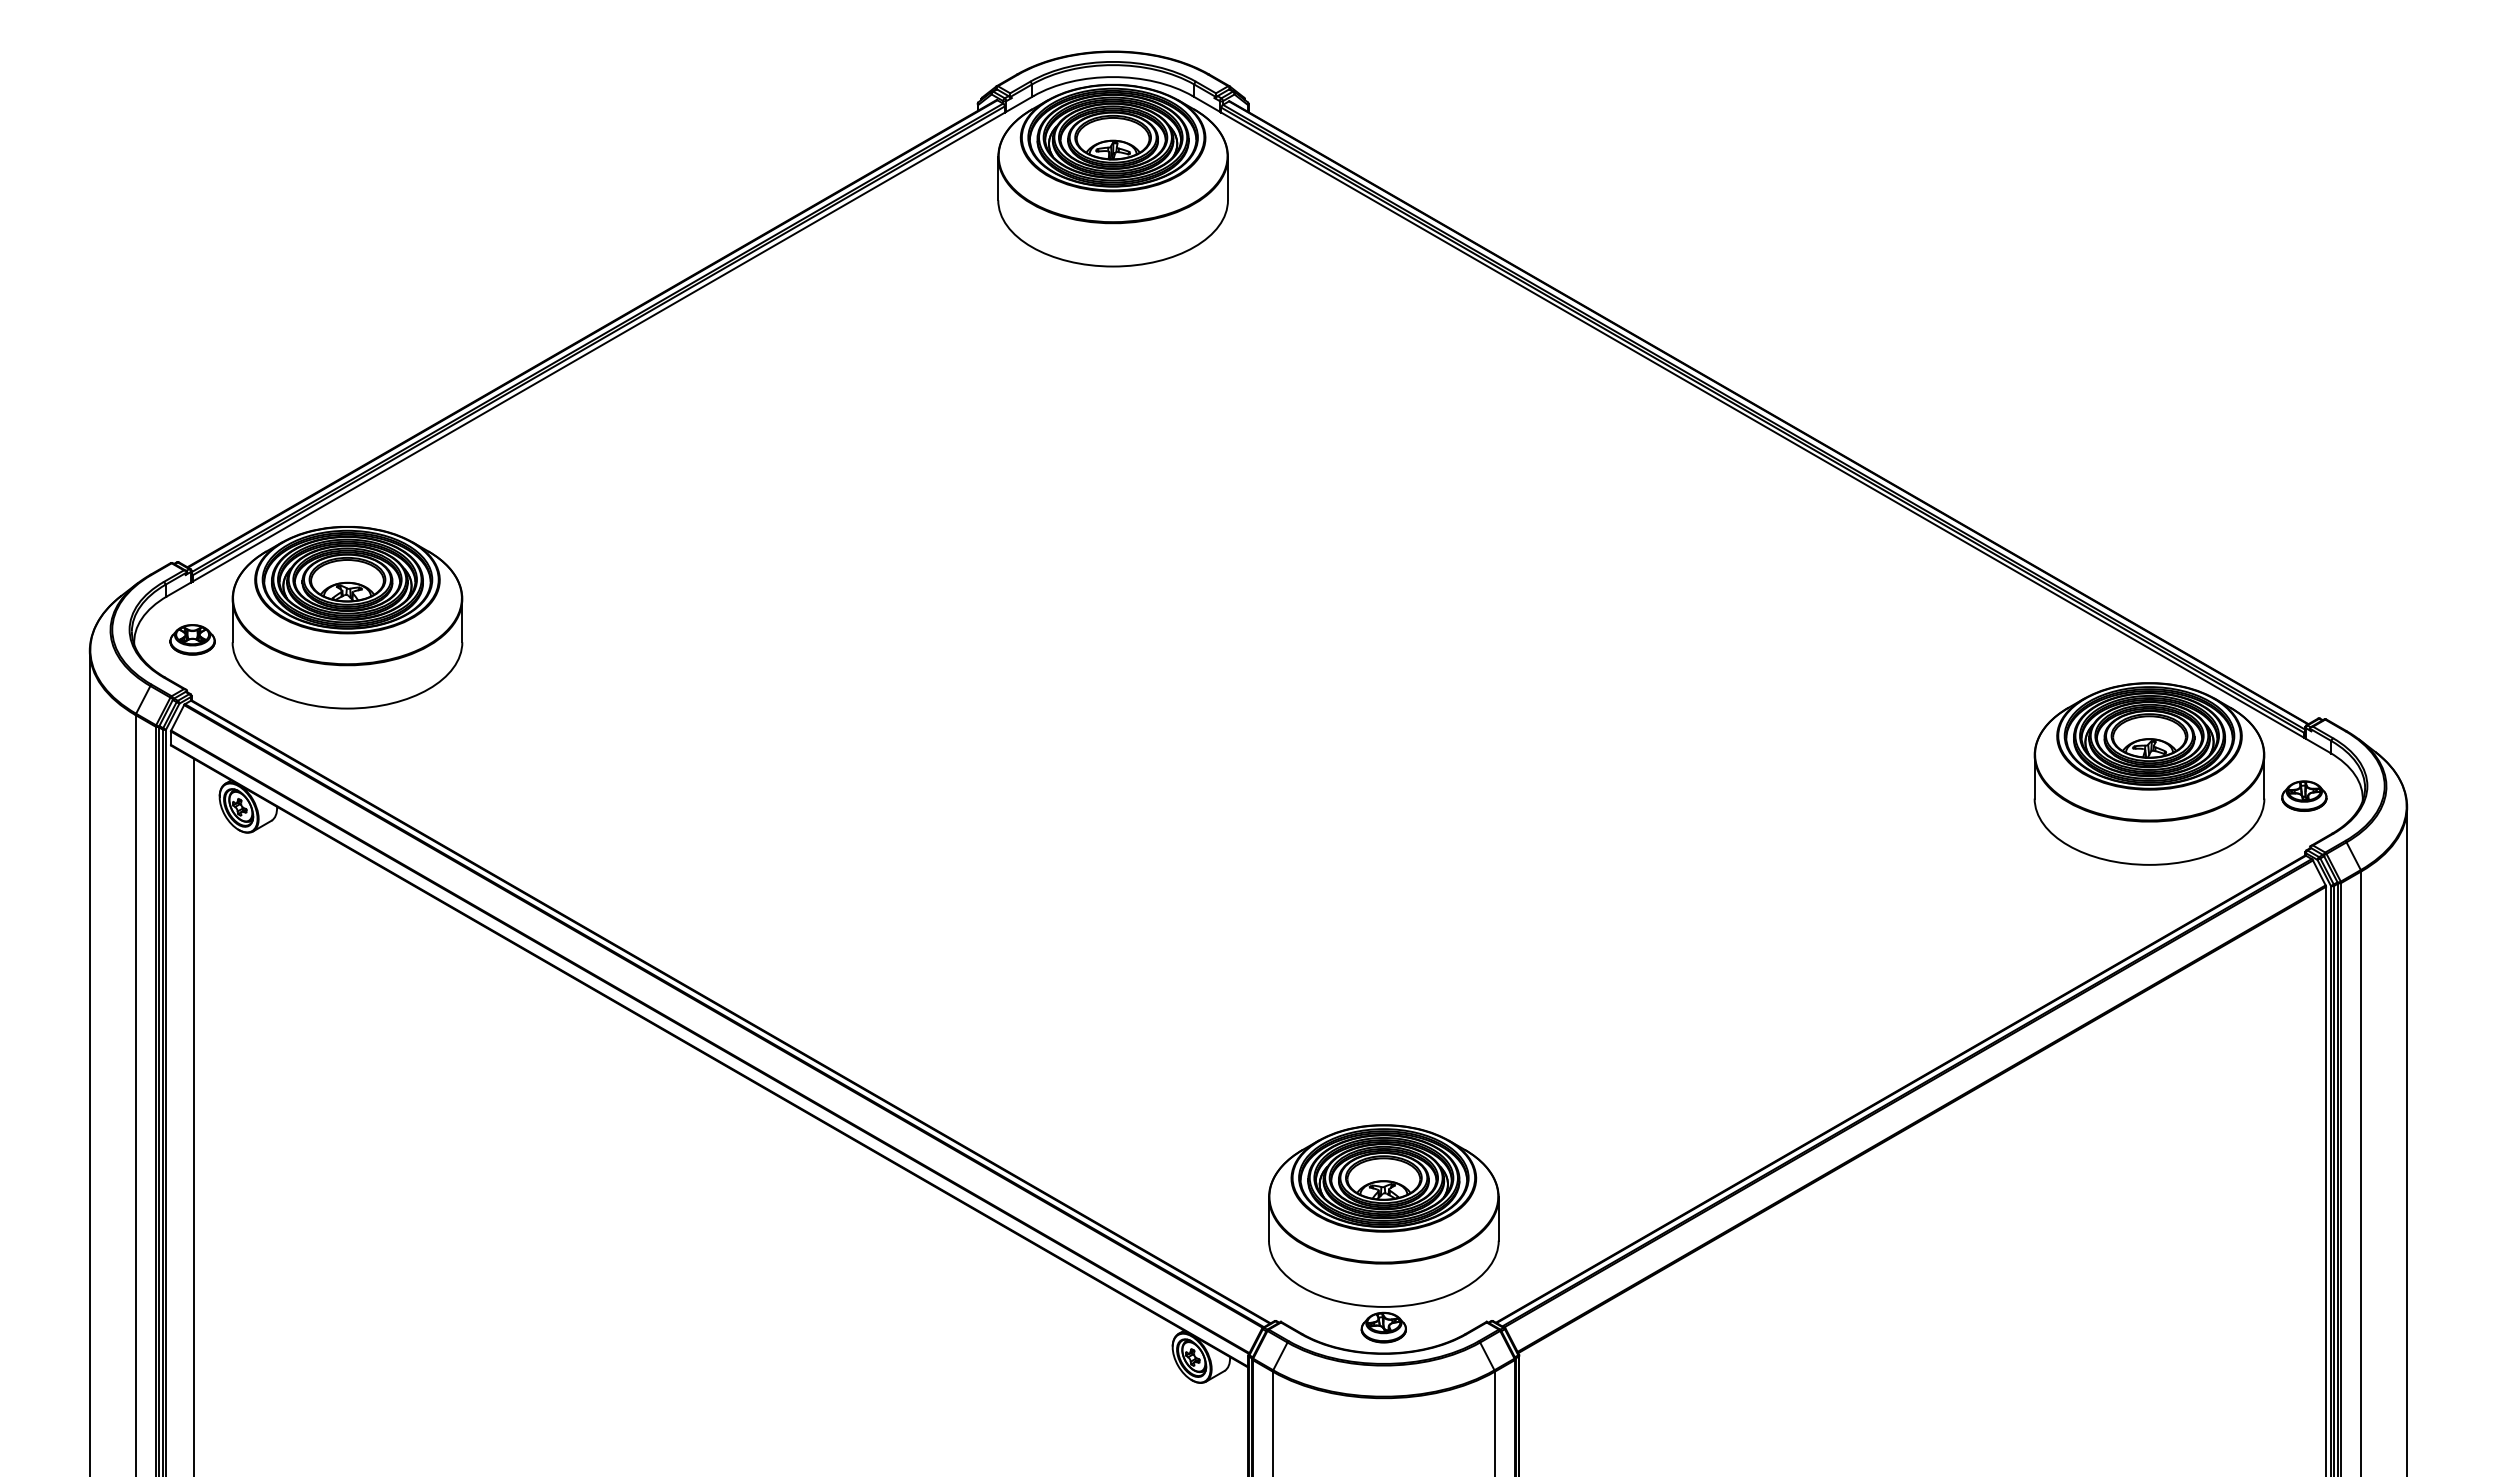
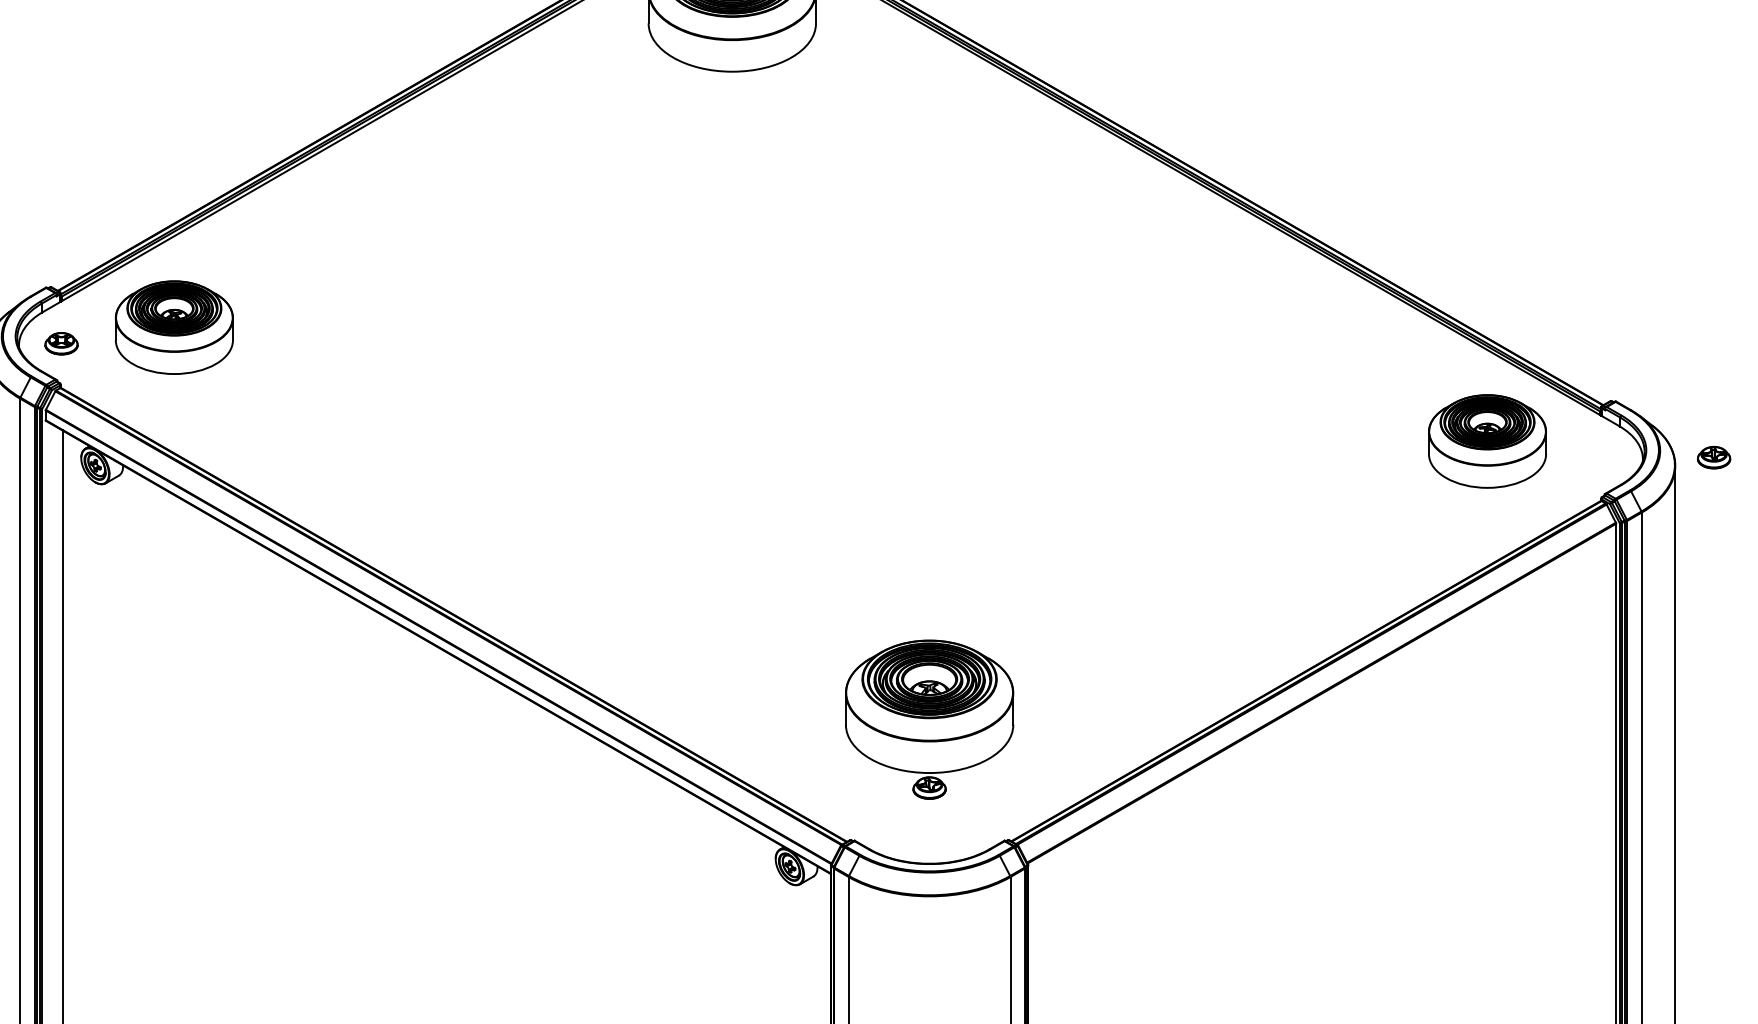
part: (347, 617) -> (174, 327), size x0.7
part: (2149, 773) -> (1487, 441), size x0.7
part: (2304, 795) -> (1714, 457), moved
part: (1383, 1233) -> (929, 719), moved

